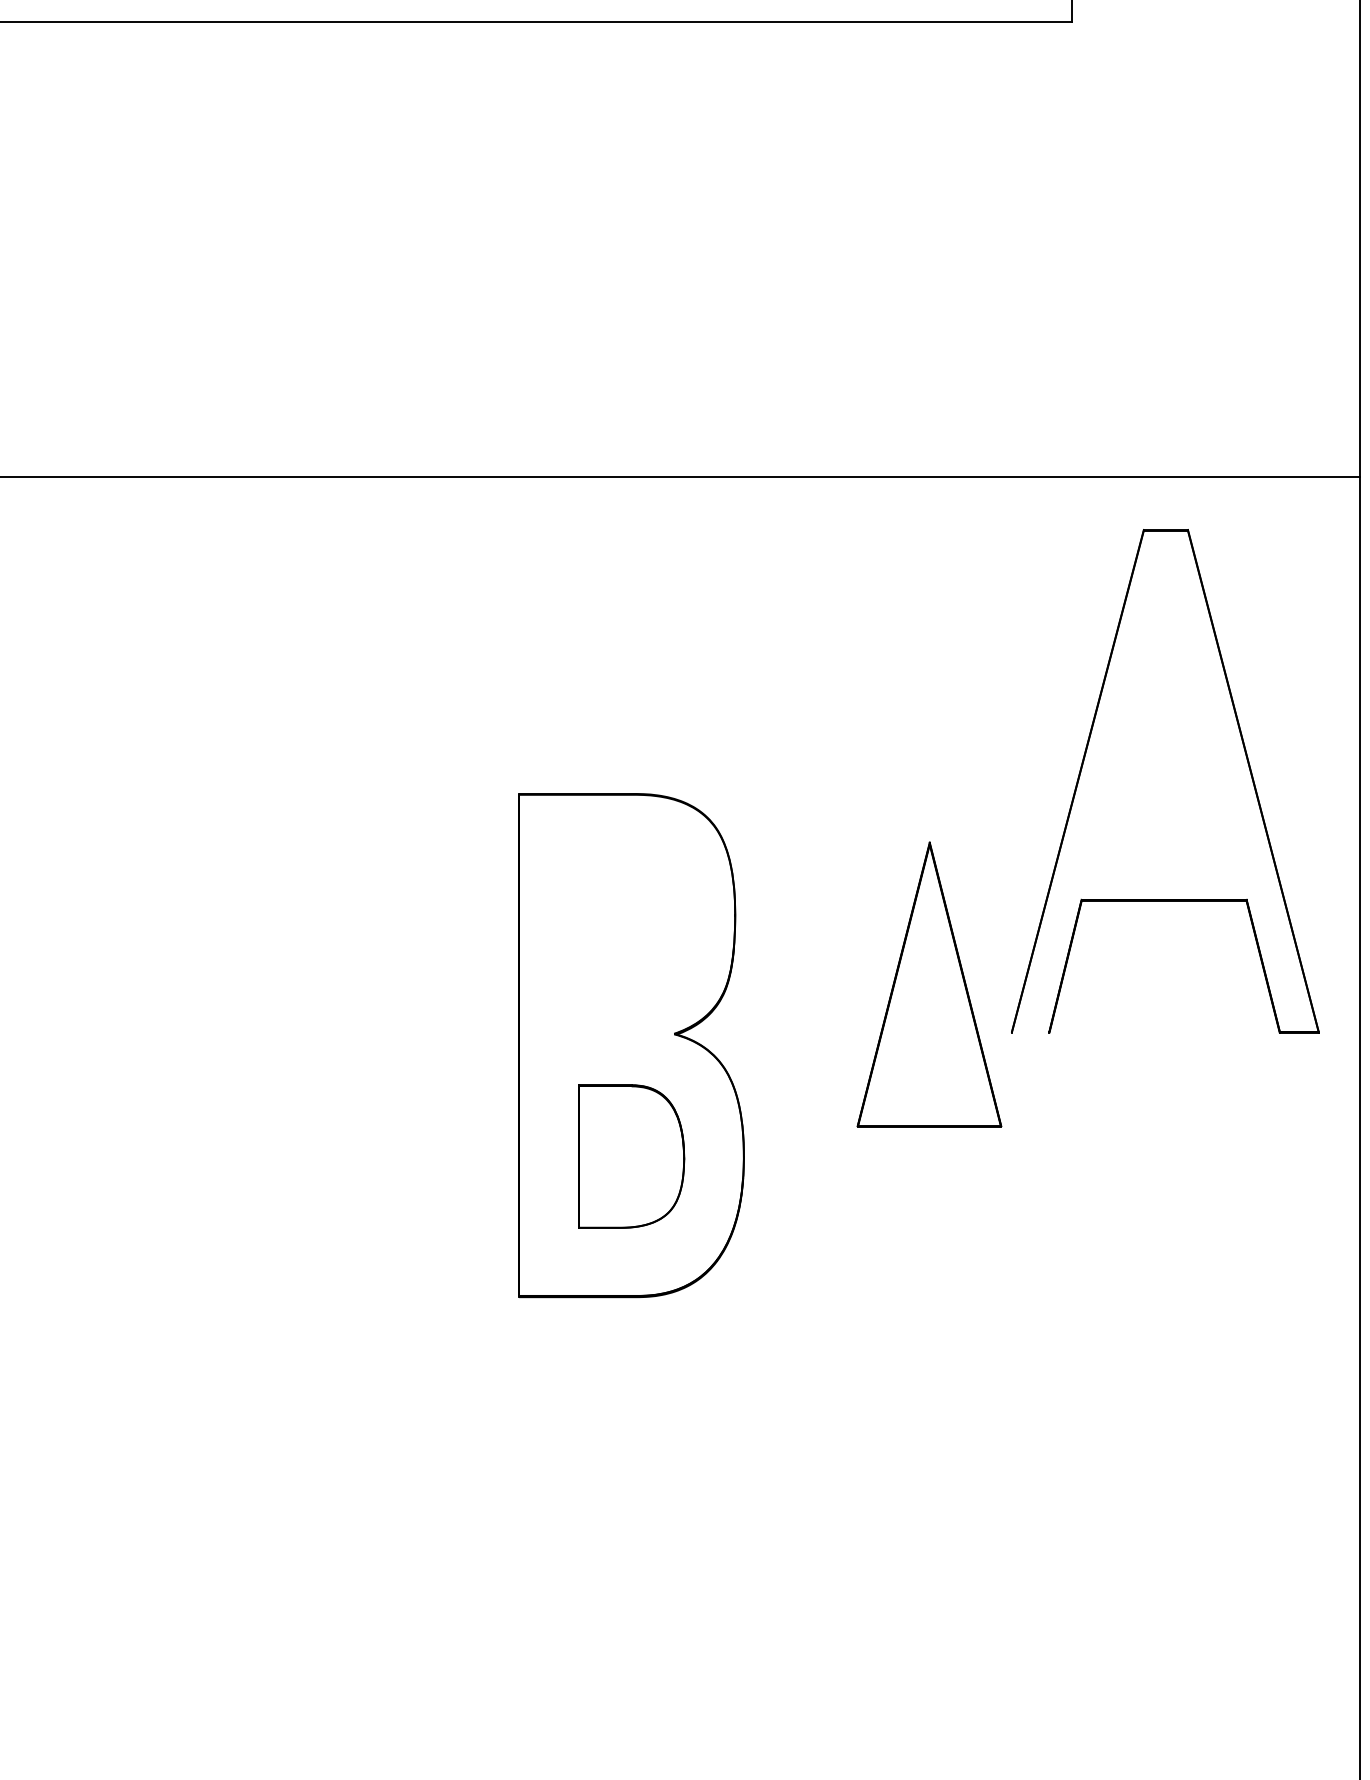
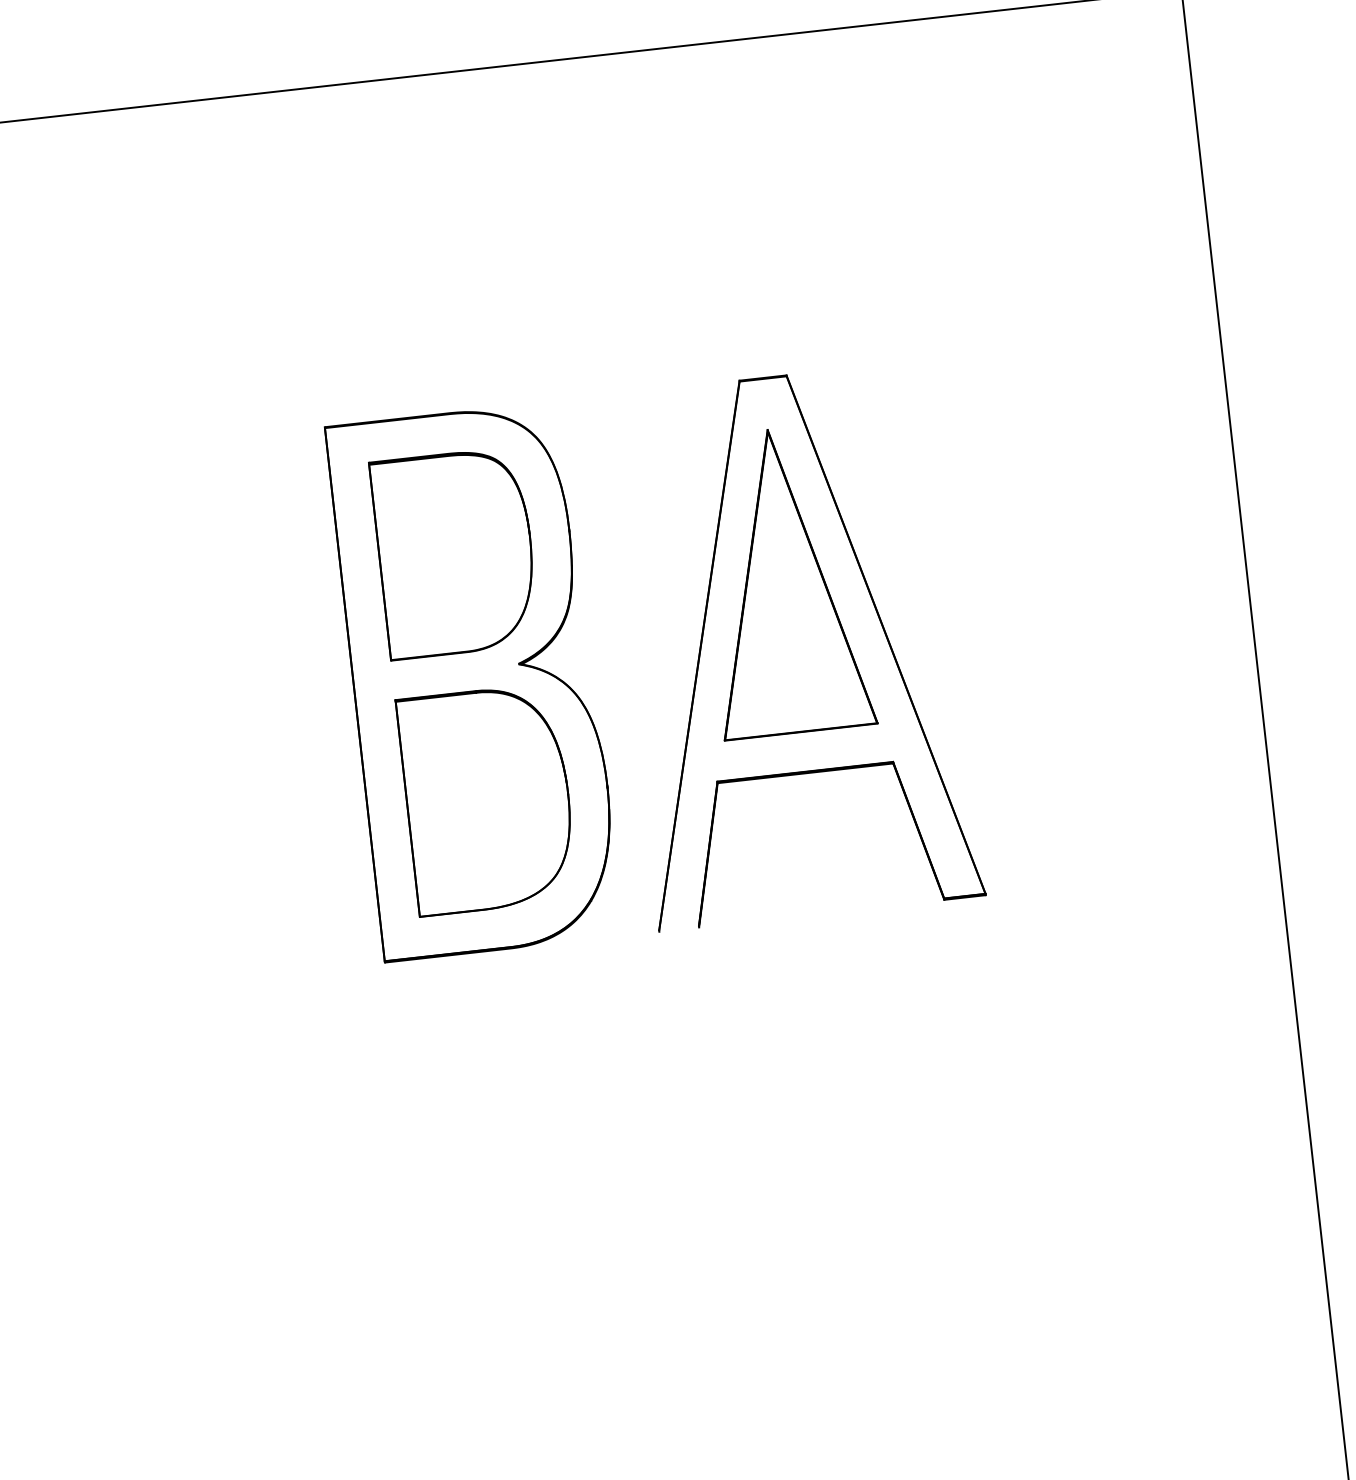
part: (1084, 761) -> (704, 634), moved
part: (626, 924) -> (454, 553), added
part: (631, 1156) -> (487, 799), size x1.43

